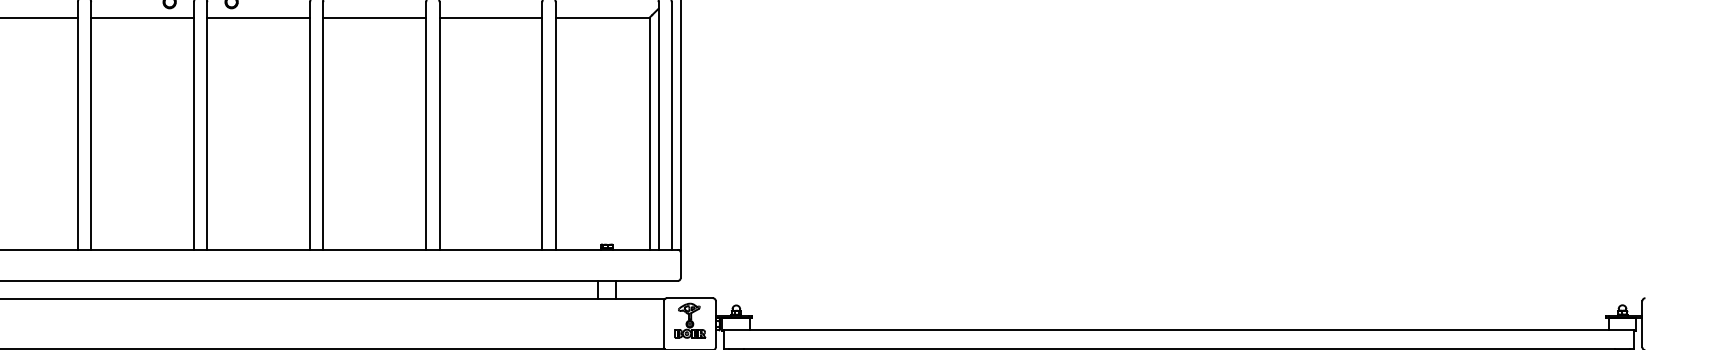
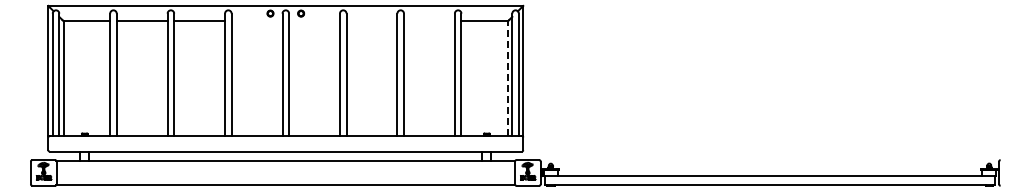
line: (141, 18) -> (256, 21), removed
line: (258, 18) -> (314, 21), removed
line: (373, 18) -> (371, 21), removed
line: (489, 18) -> (428, 21), removed
line: (648, 133) -> (507, 78), solid -> dashed

